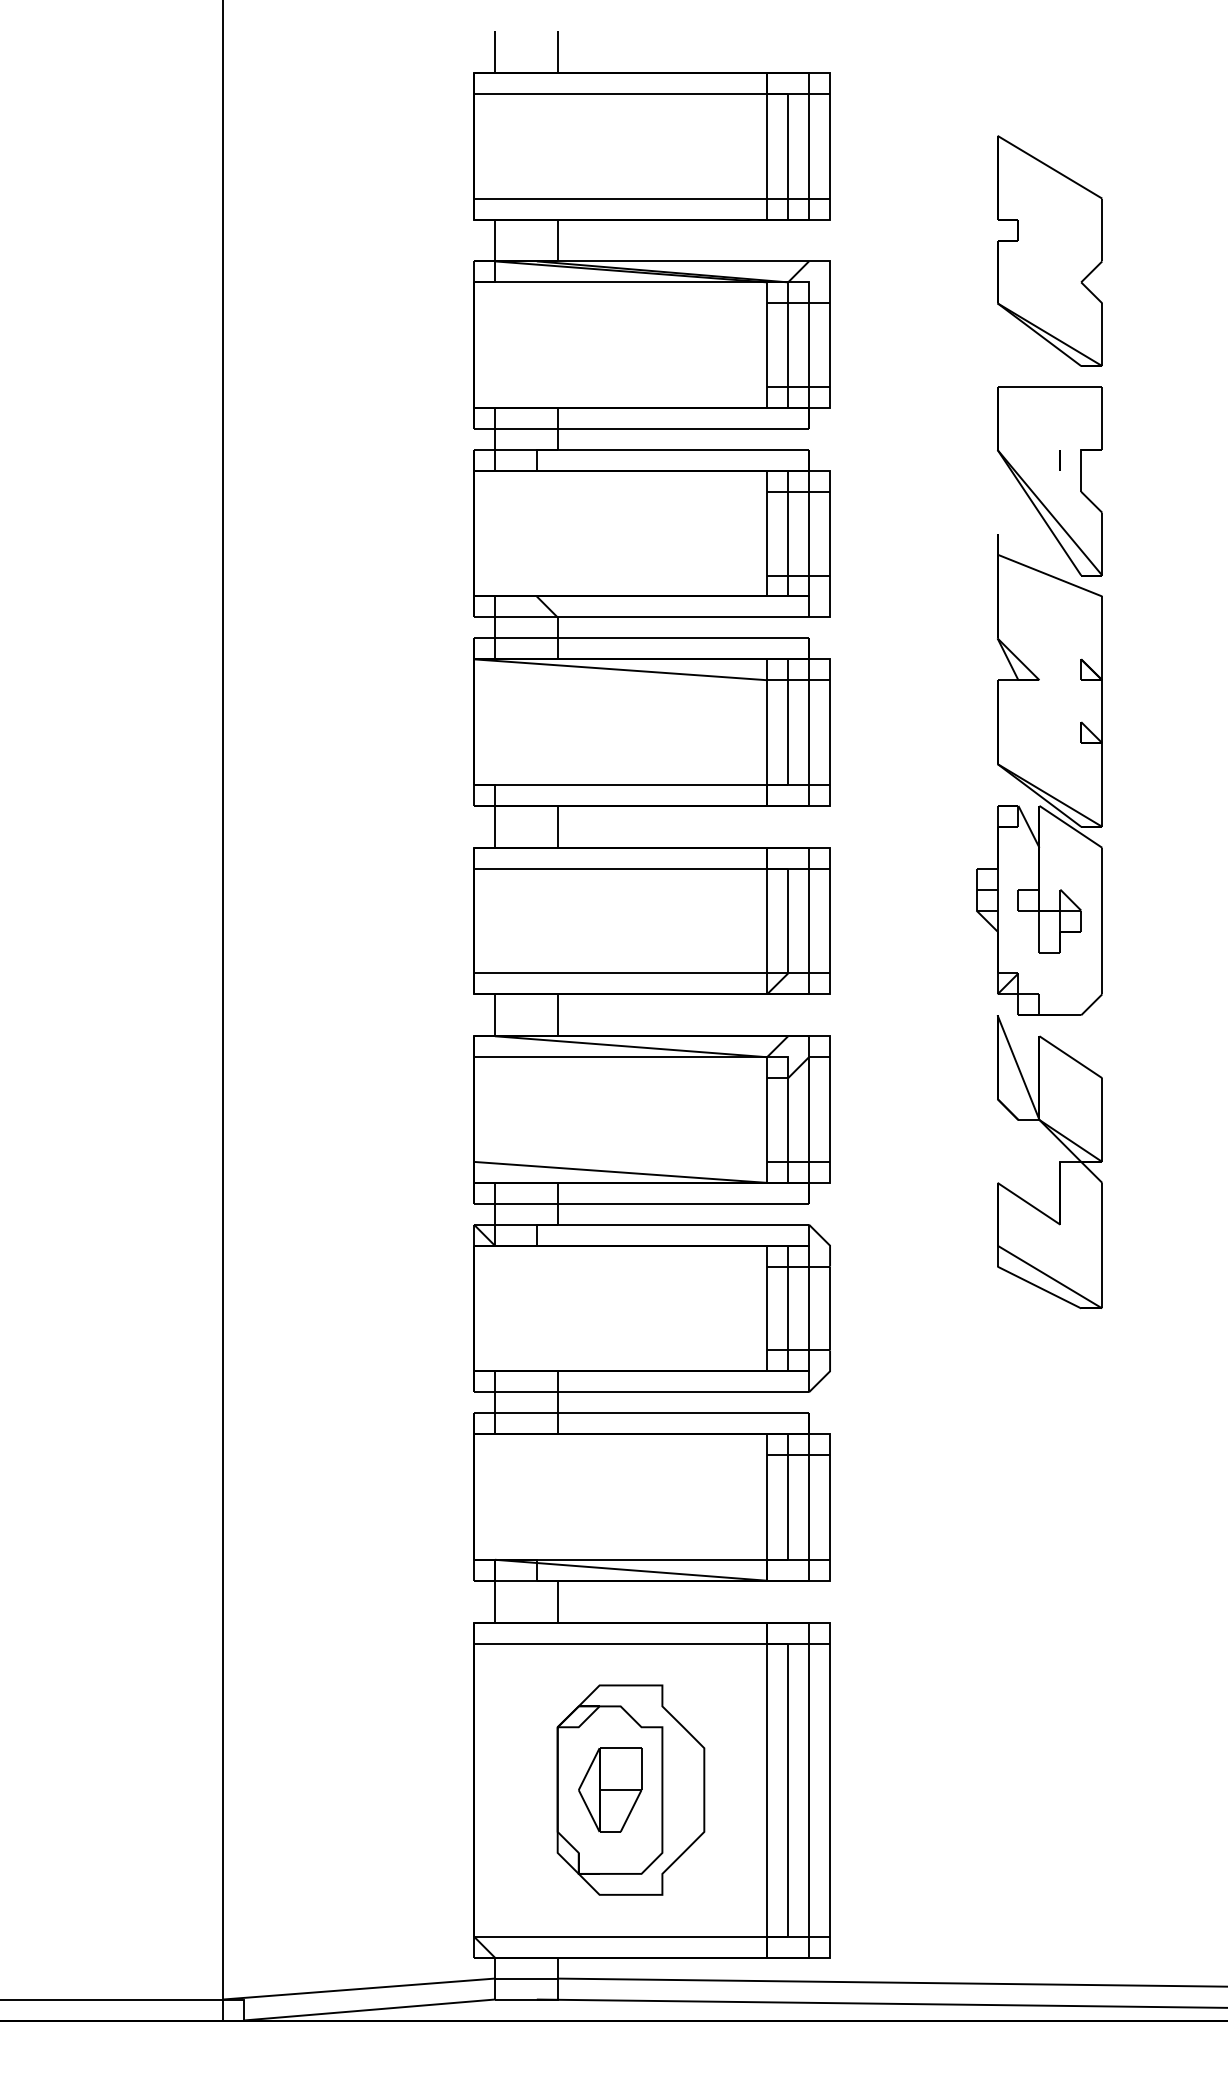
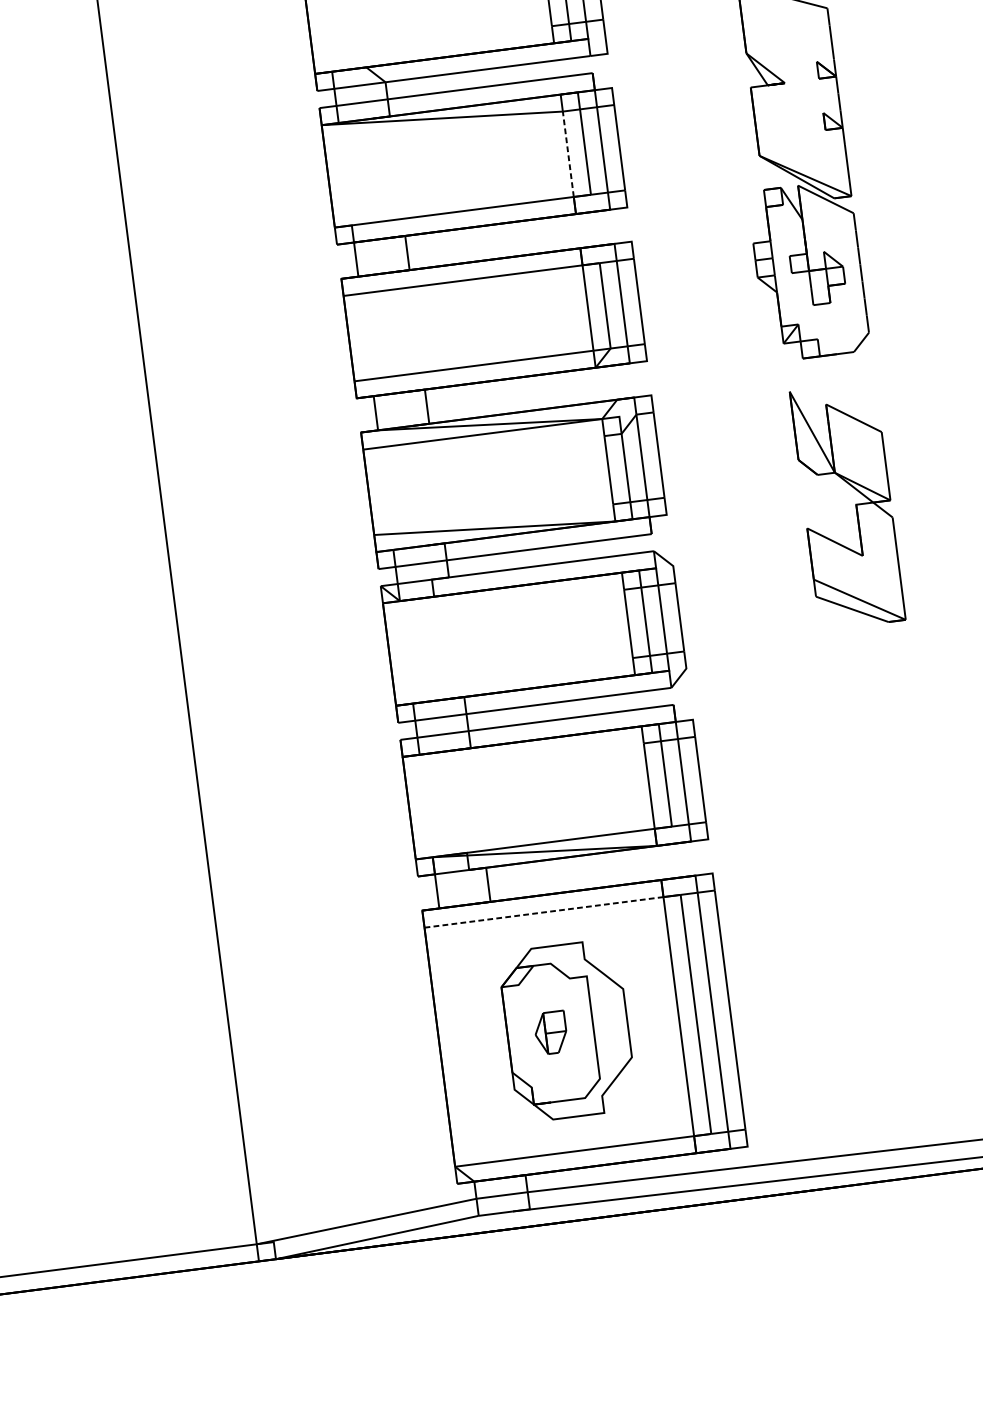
line: (767, 732) -> (568, 154), solid -> dashed
part: (1059, 1161) -> (855, 504), moved
line: (620, 1643) -> (543, 912), solid -> dashed
part: (610, 1789) -> (551, 1032), size x0.6

